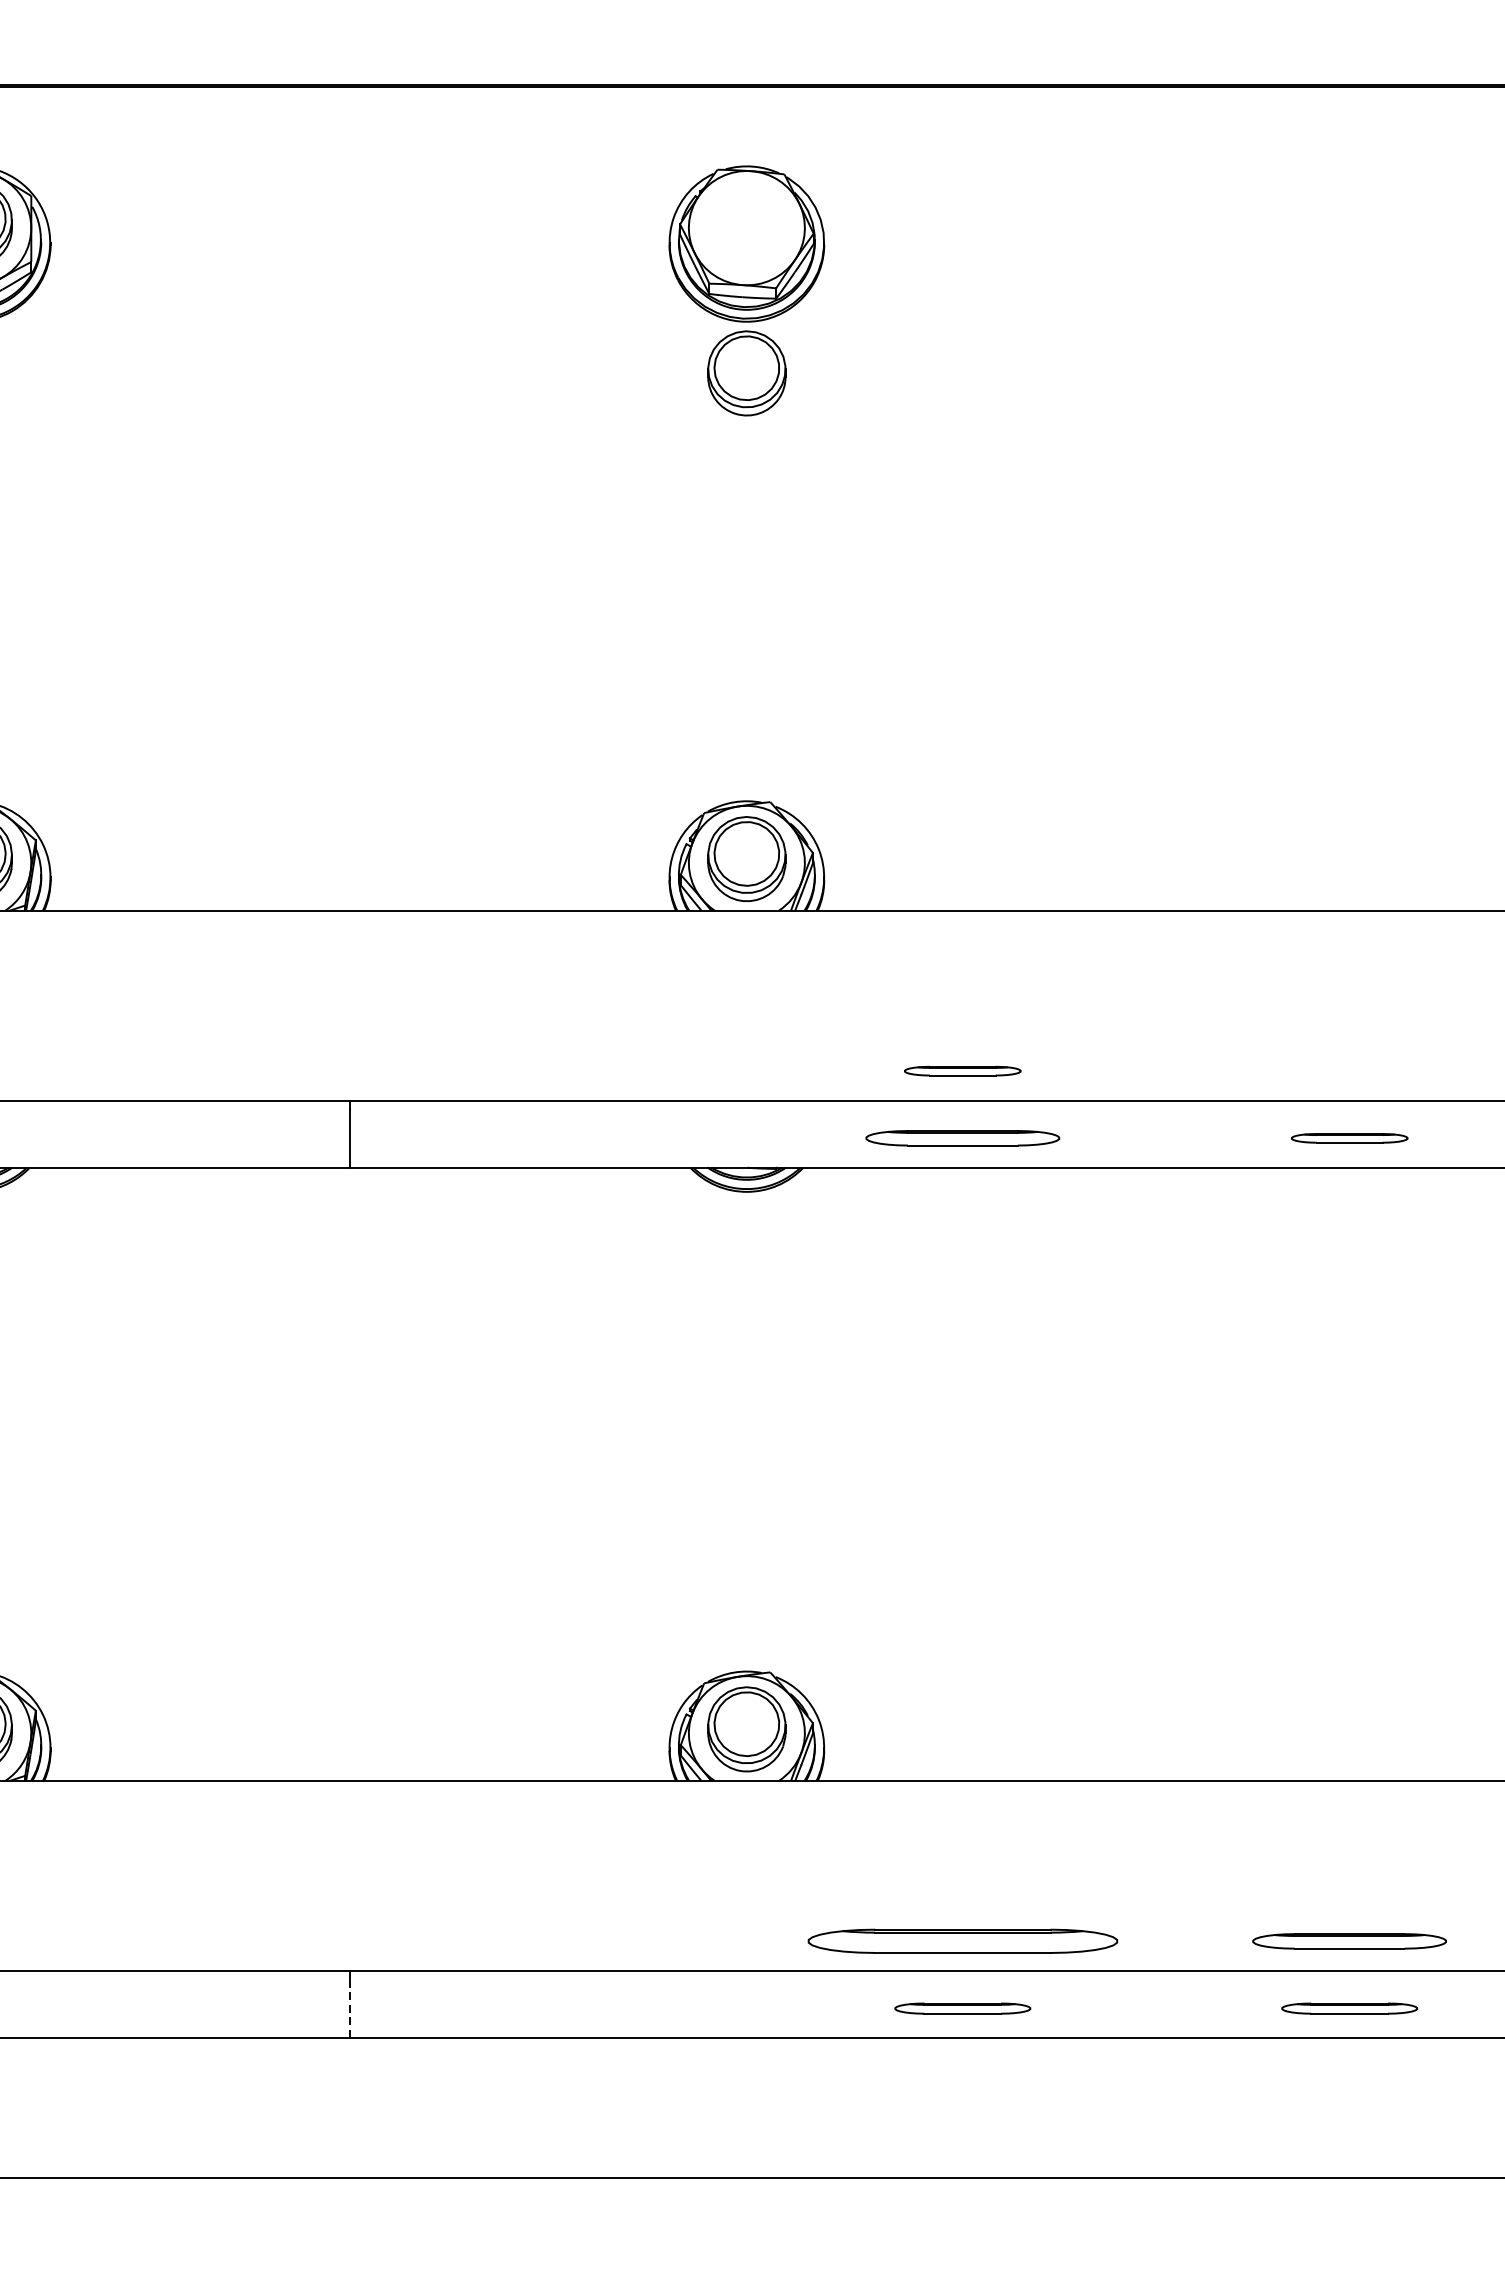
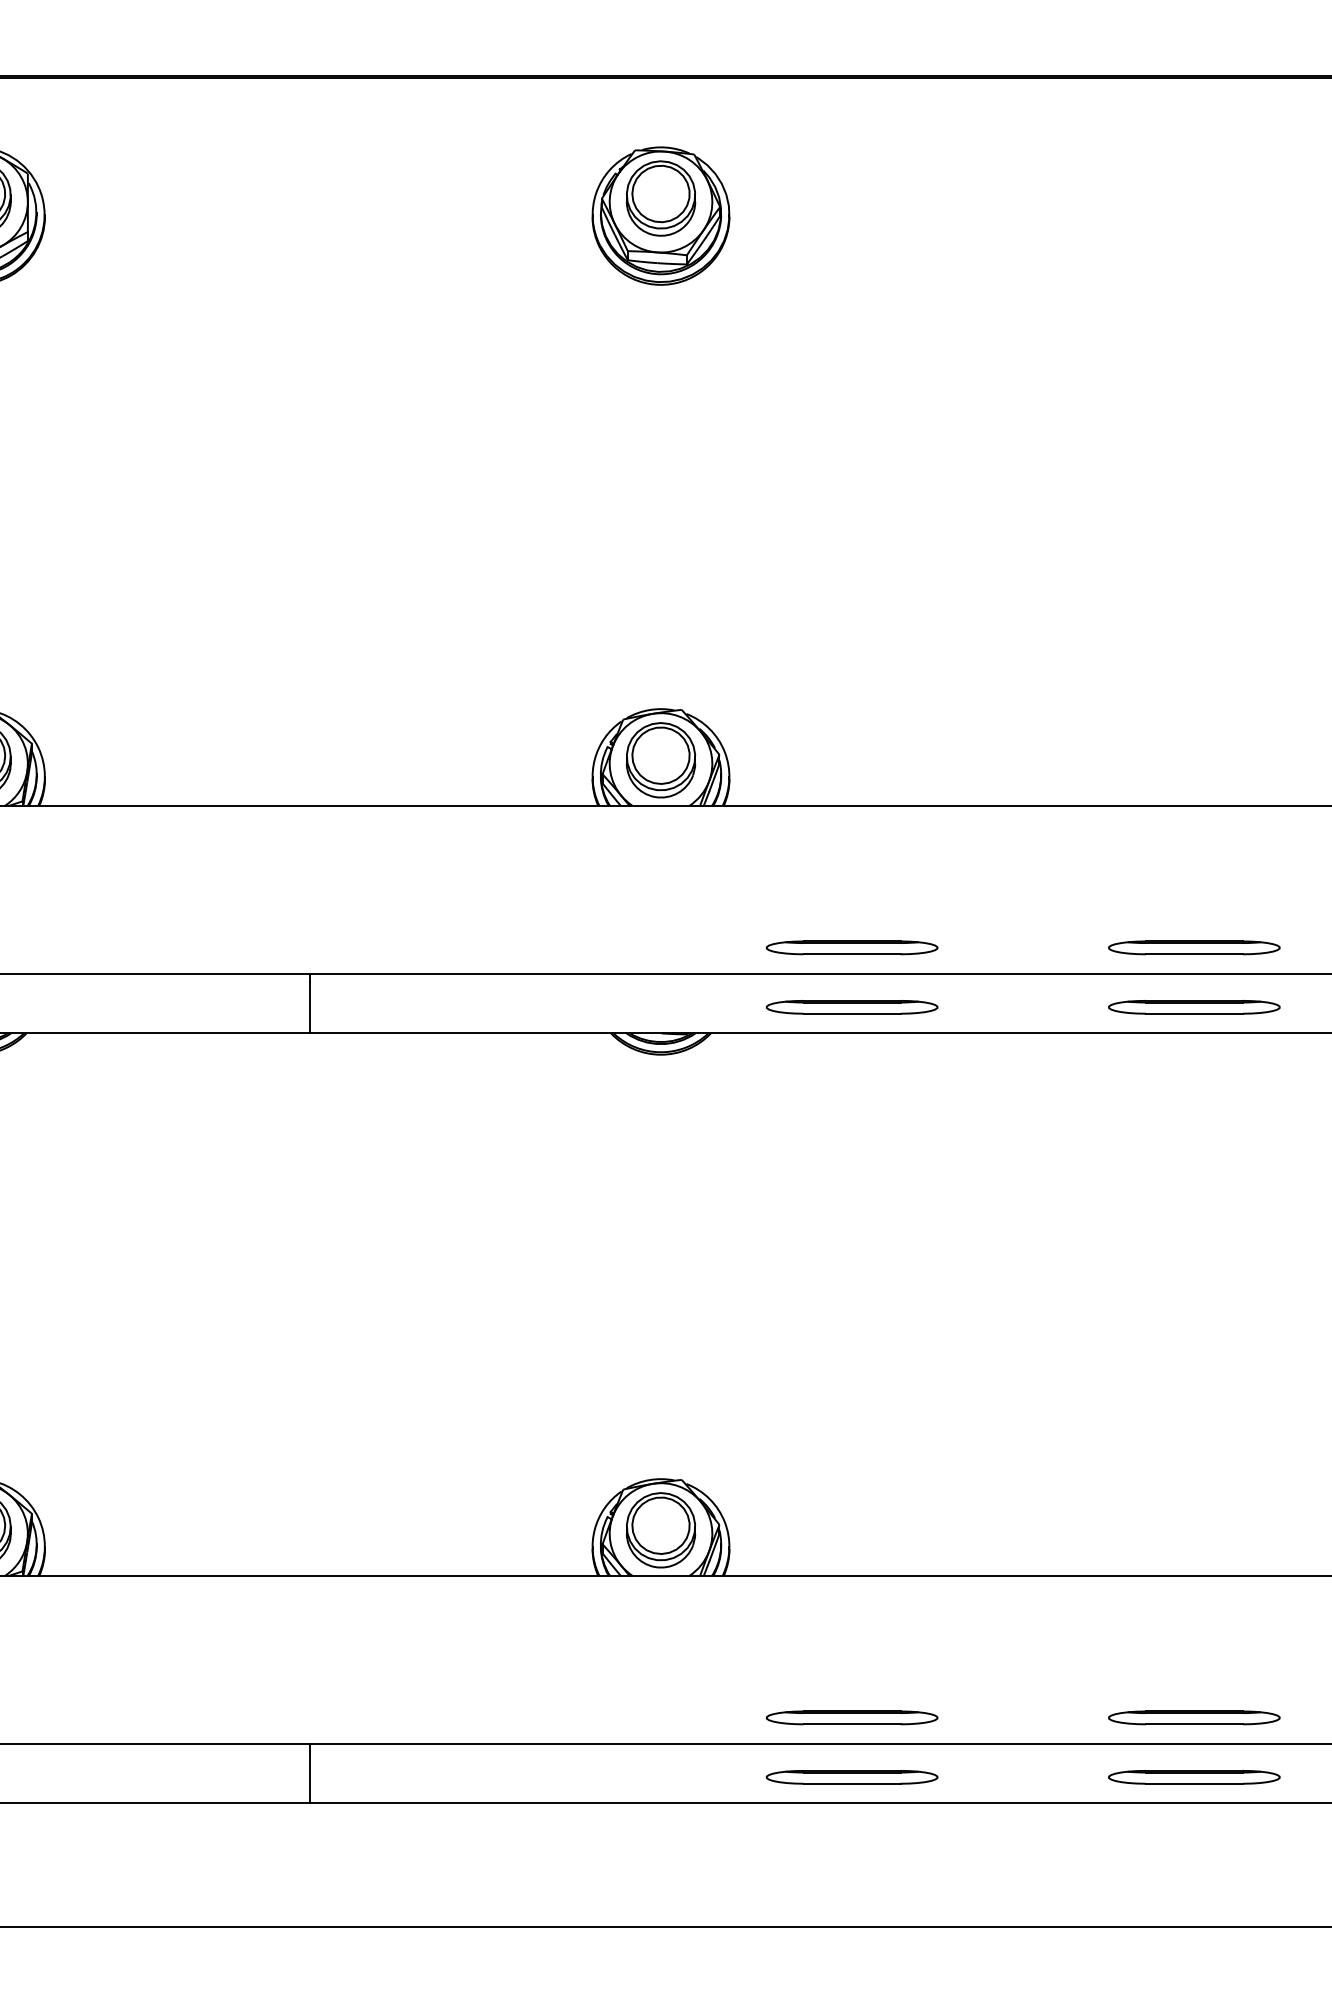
part: (746, 373) -> (660, 198), moved
part: (962, 1070) -> (851, 947), size x1.67
part: (1349, 1070) -> (1194, 947), added
part: (1349, 1138) -> (1194, 1007), size x1.67
part: (962, 1940) -> (851, 1717), size x0.62
line: (350, 2008) -> (310, 1777), dashed -> solid
part: (962, 2008) -> (851, 1777), size x1.43
part: (1349, 2008) -> (1194, 1777), size x1.43

